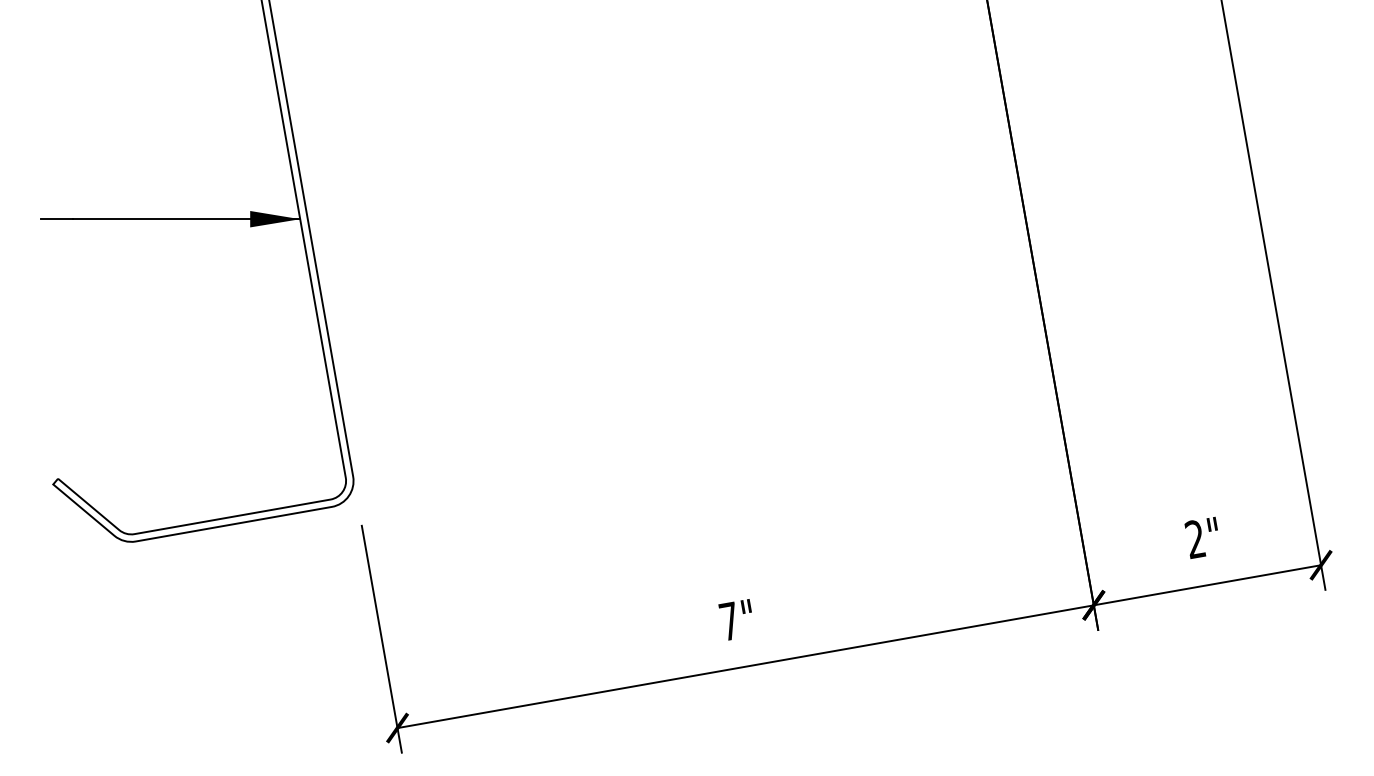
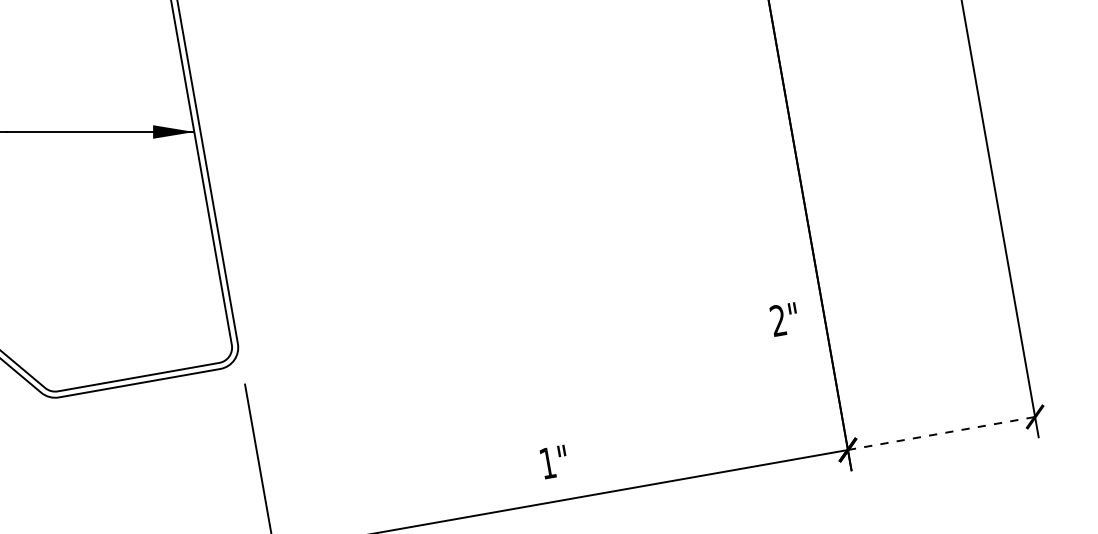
text: (1200, 537) -> (782, 319), moved
line: (1207, 585) -> (941, 433), solid -> dashed
text: (729, 620) -> (547, 462), 7" -> 1"

